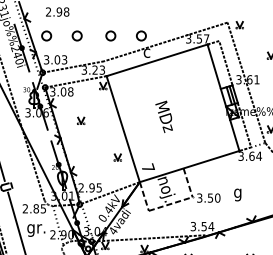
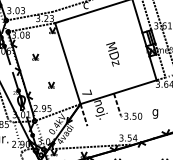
text: (163, 116) -> (112, 53), moved
part: (117, 157) -> (51, 85), moved
line: (170, 203) -> (103, 120), removed

